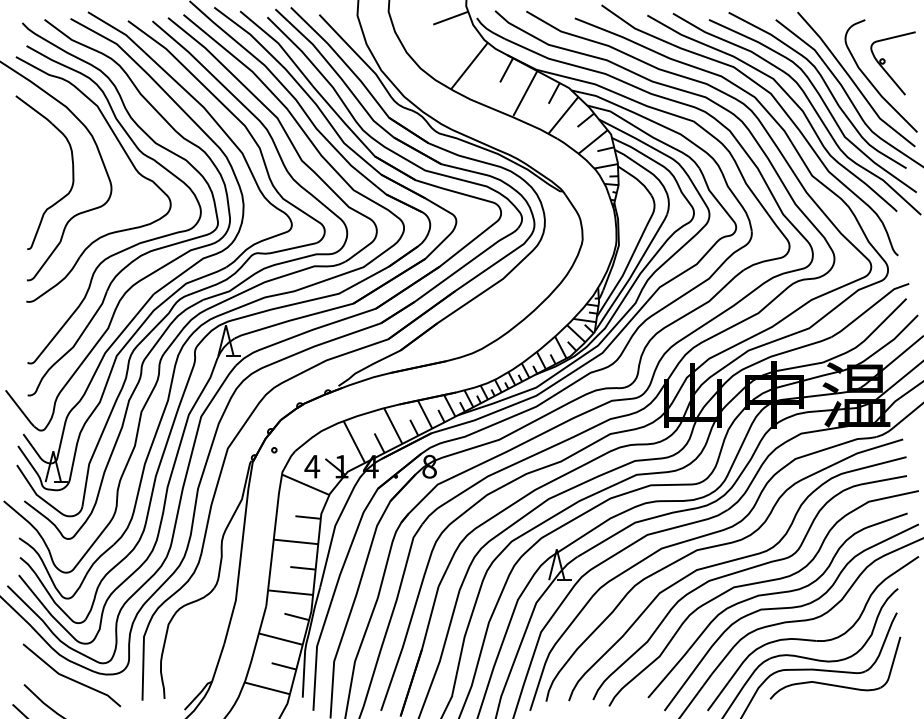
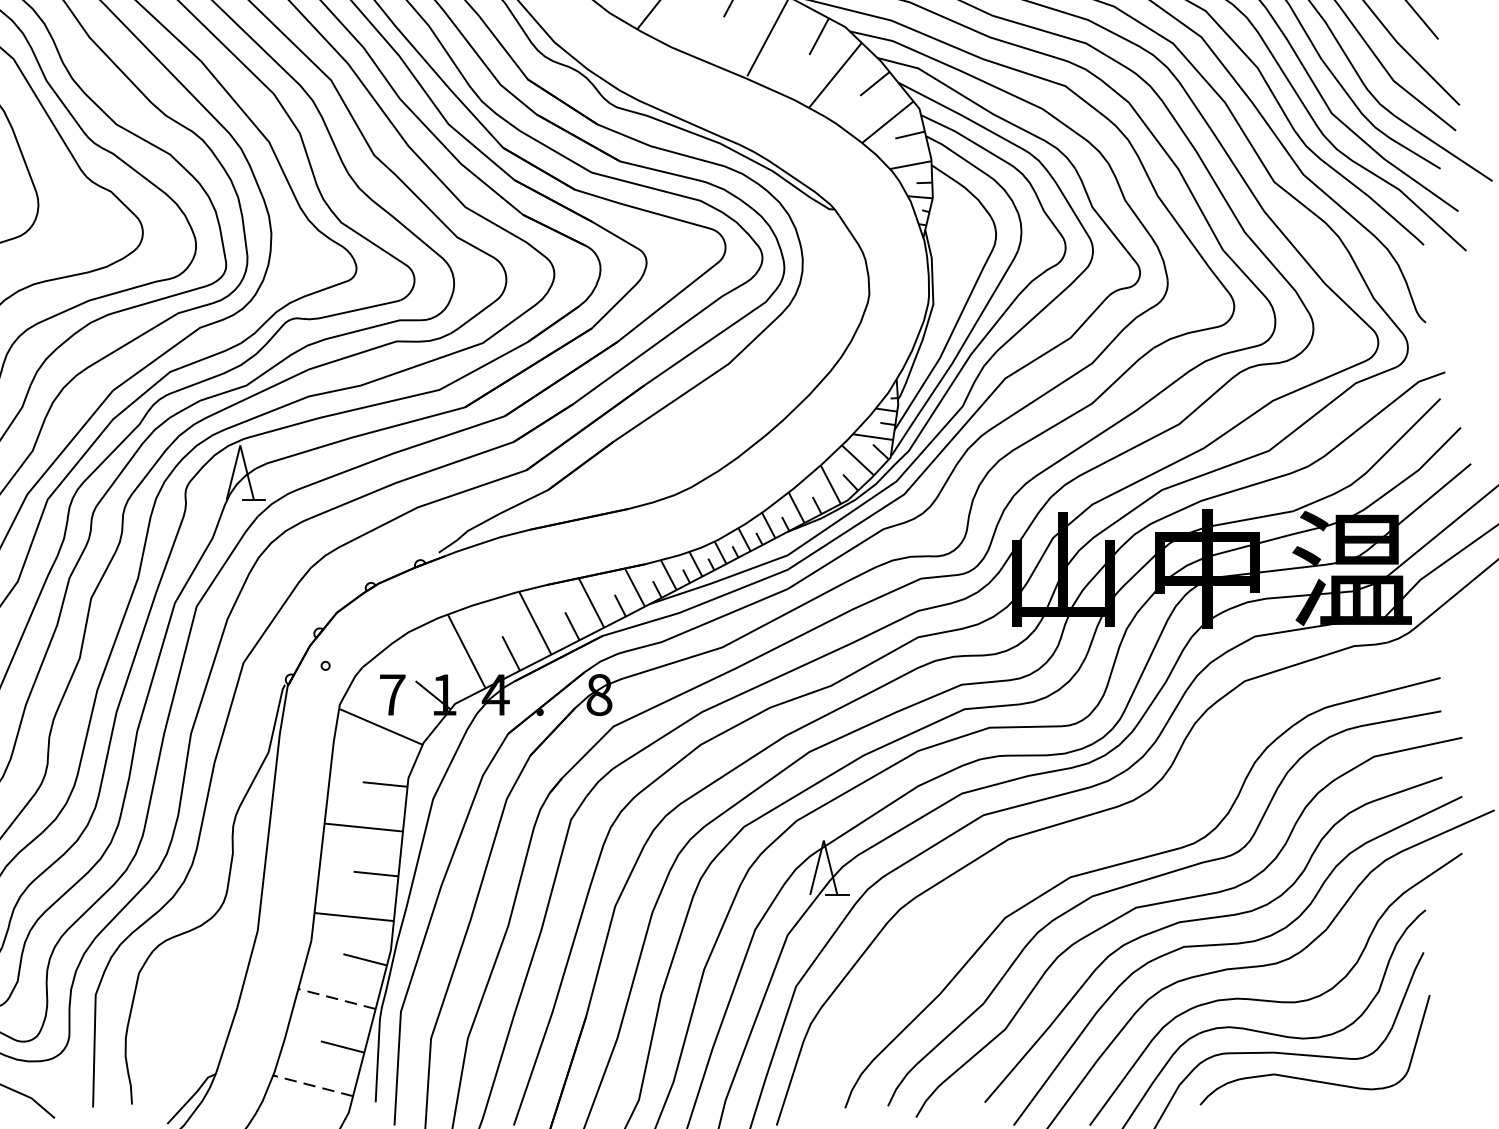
text: (312, 466) -> (392, 694), 4 -> 7
curve: (719, 546) -> (1110, 835), removed
line: (280, 639) -> (336, 999), solid -> dashed
line: (266, 688) -> (311, 1086), solid -> dashed

